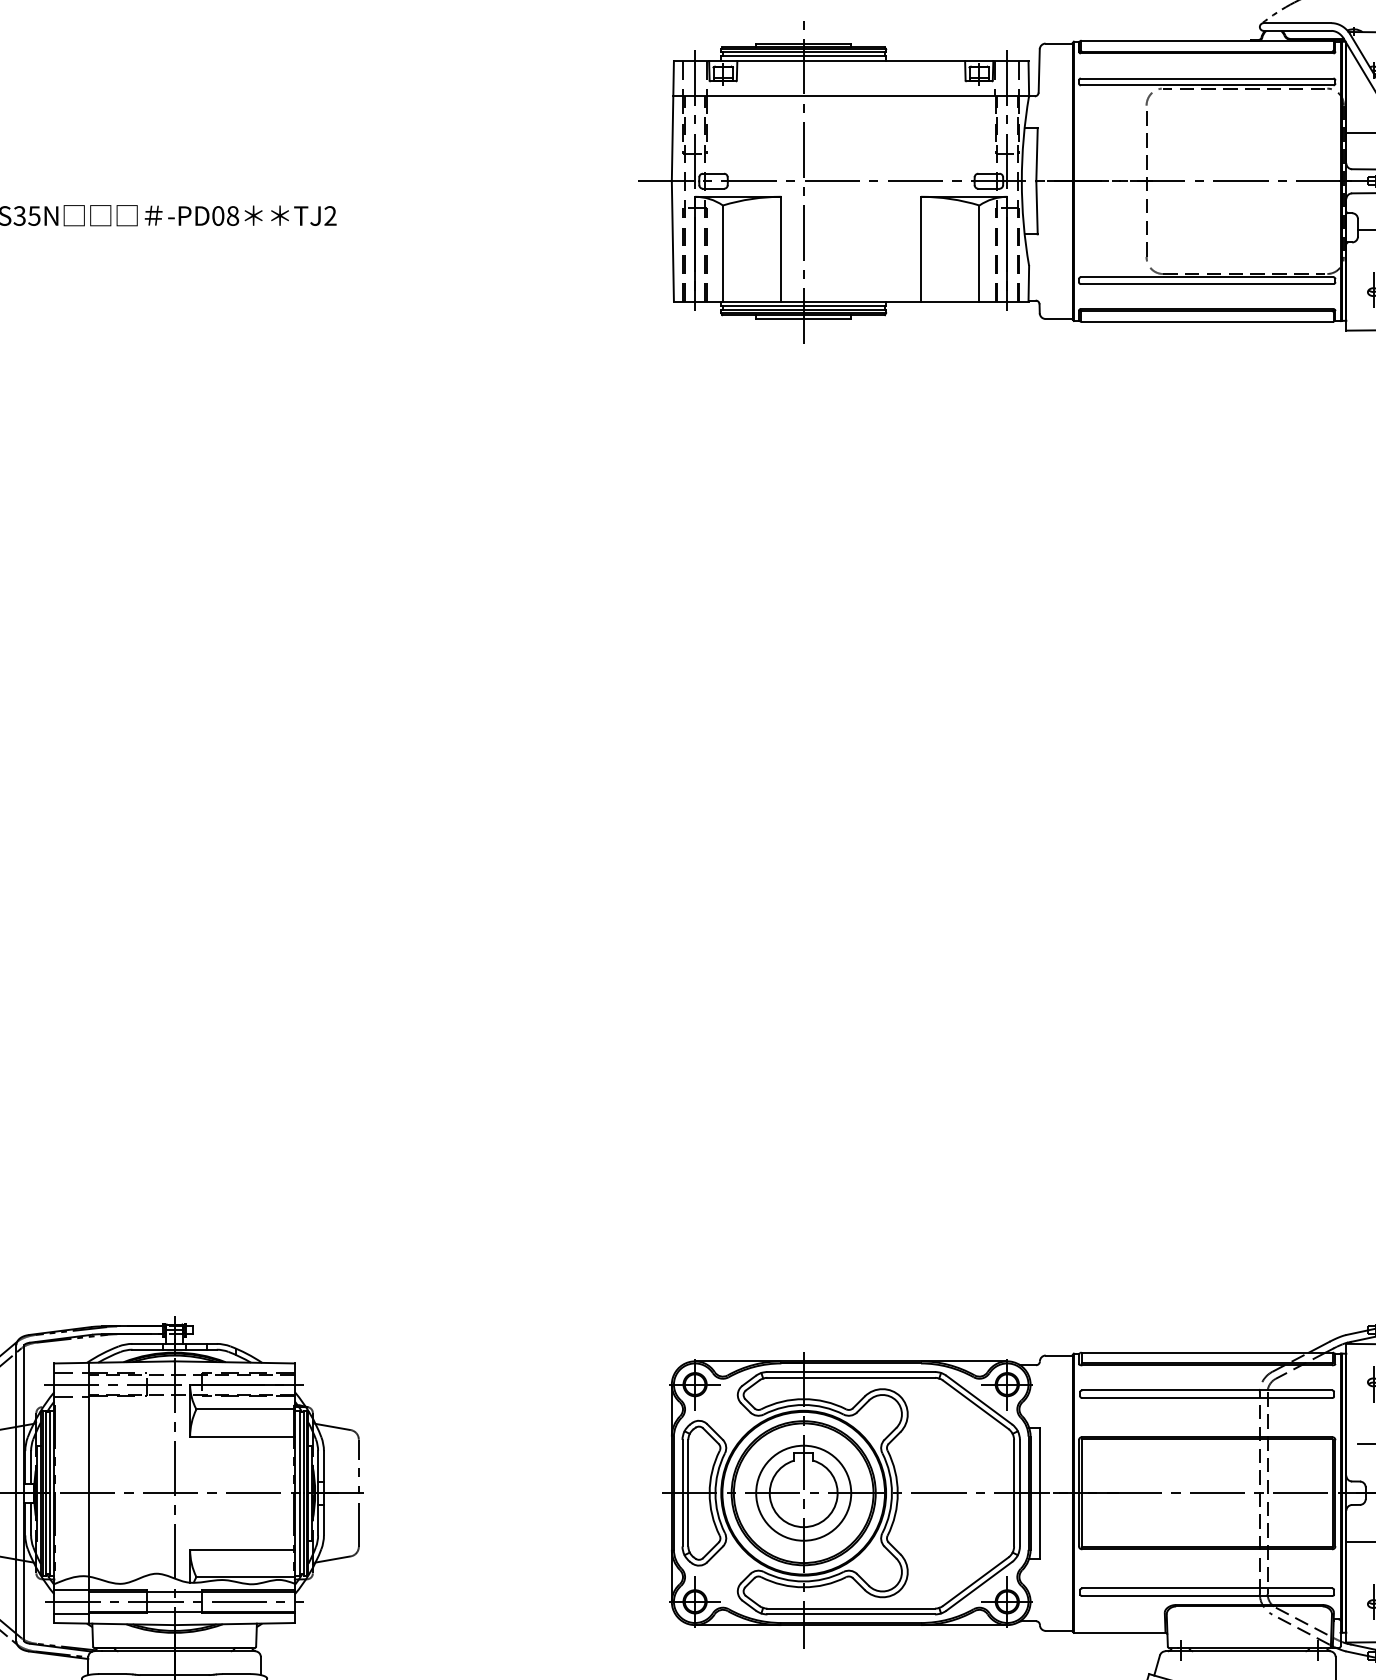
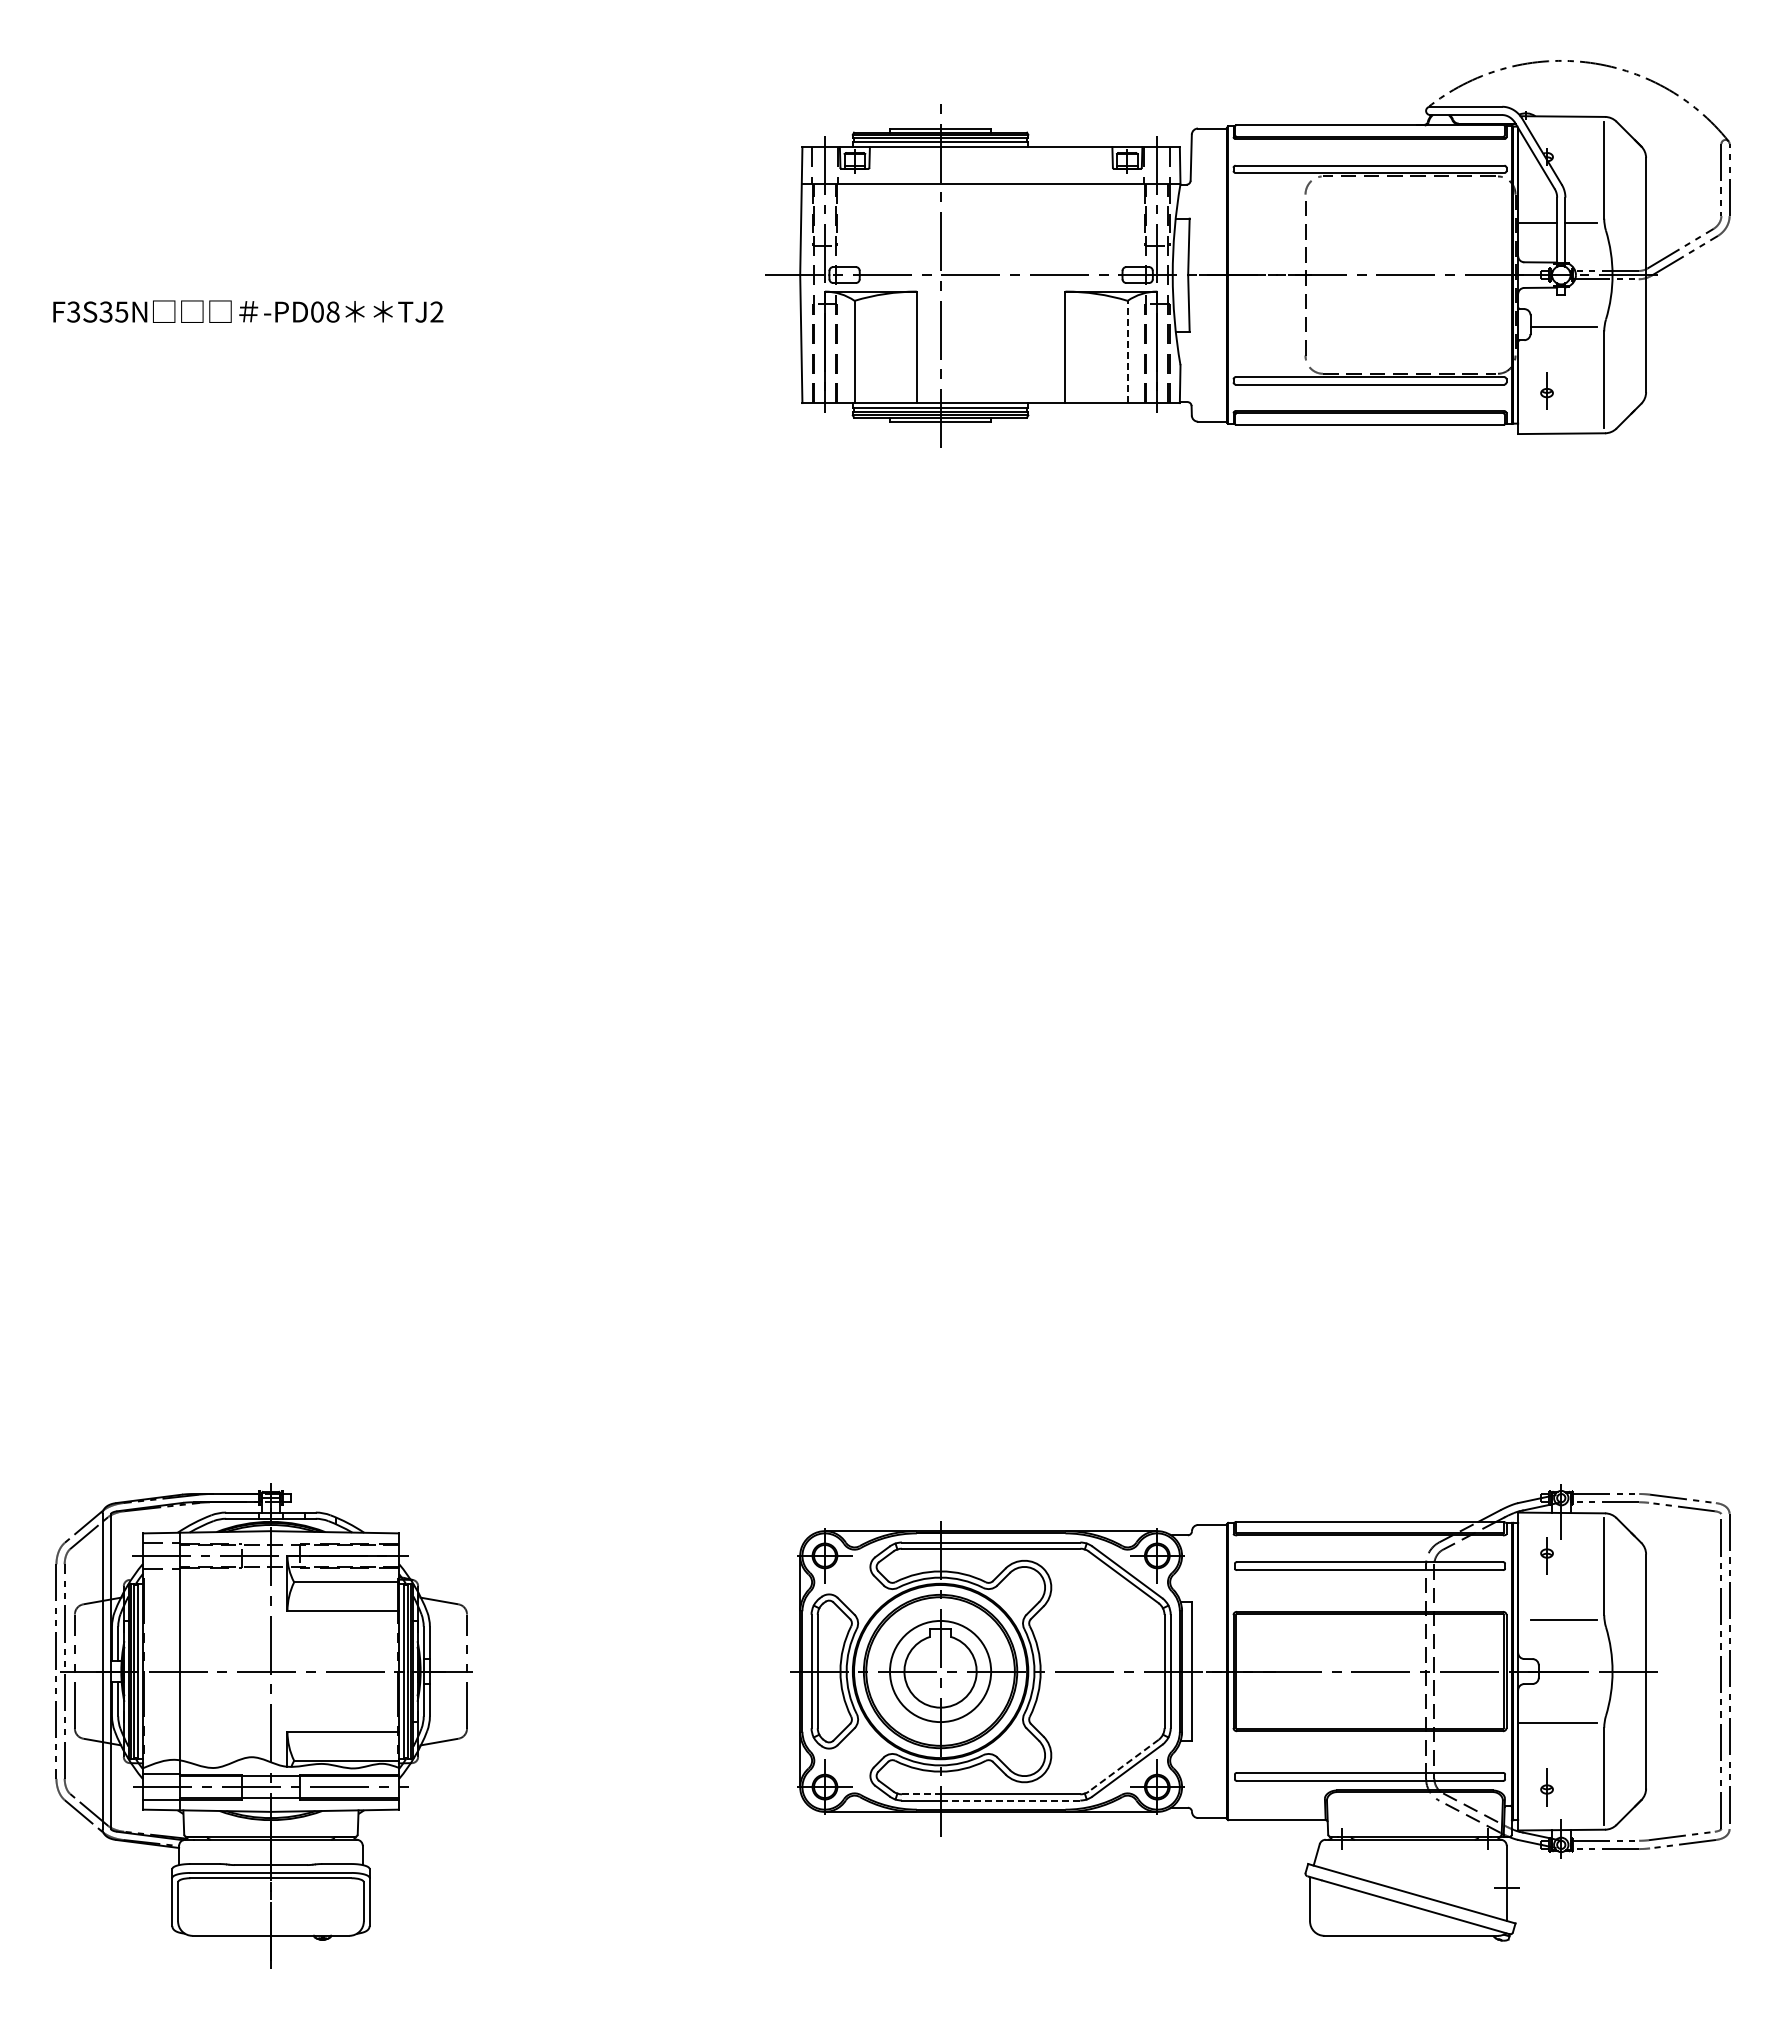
line: (979, 253) -> (1127, 351), solid -> dashed
line: (975, 1581) -> (1123, 1765), solid -> dashed
line: (785, 1608) -> (921, 1794), solid -> dashed
line: (869, 1614) -> (1010, 1800), solid -> dashed

